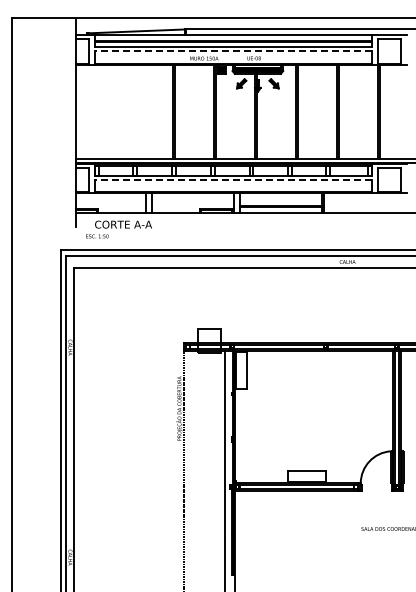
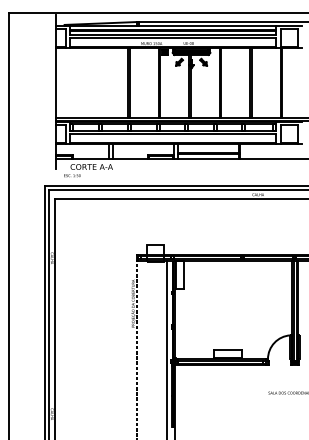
line: (232, 51) -> (172, 38), dashed -> solid
line: (232, 180) -> (172, 134), dashed -> solid

